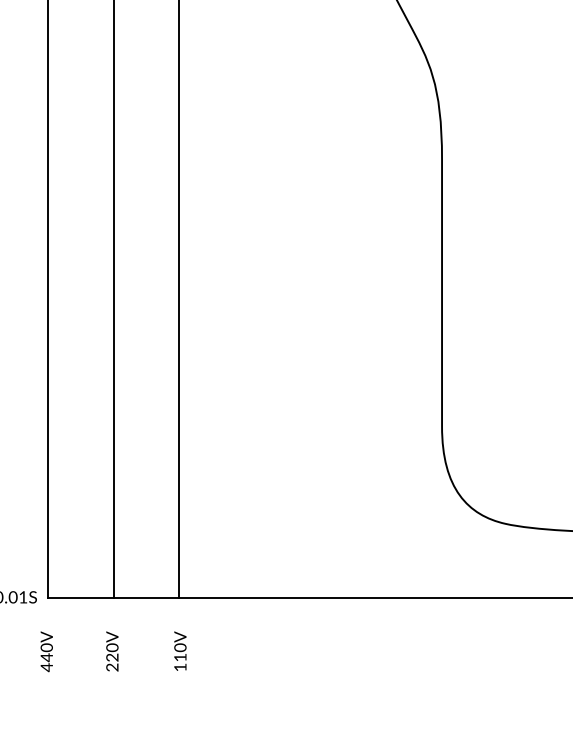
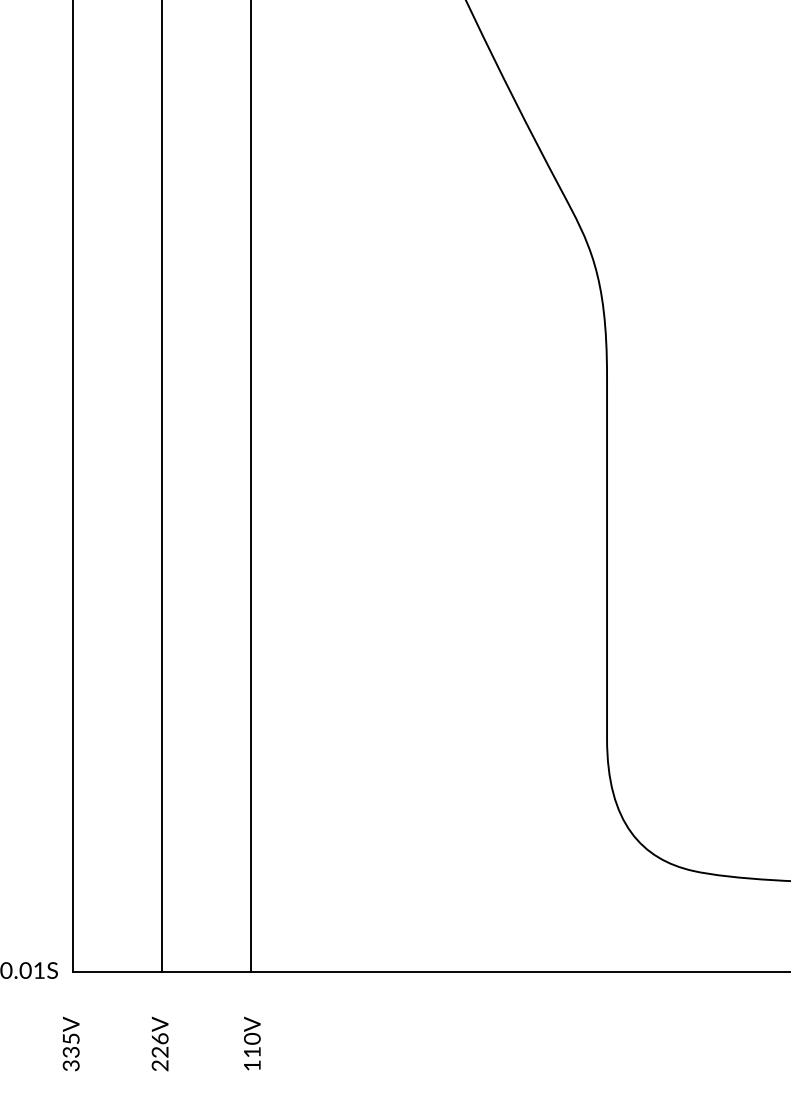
text: (111, 647) -> (159, 1038), 220V -> 226V
text: (46, 657) -> (70, 1051), 440V -> 335V

